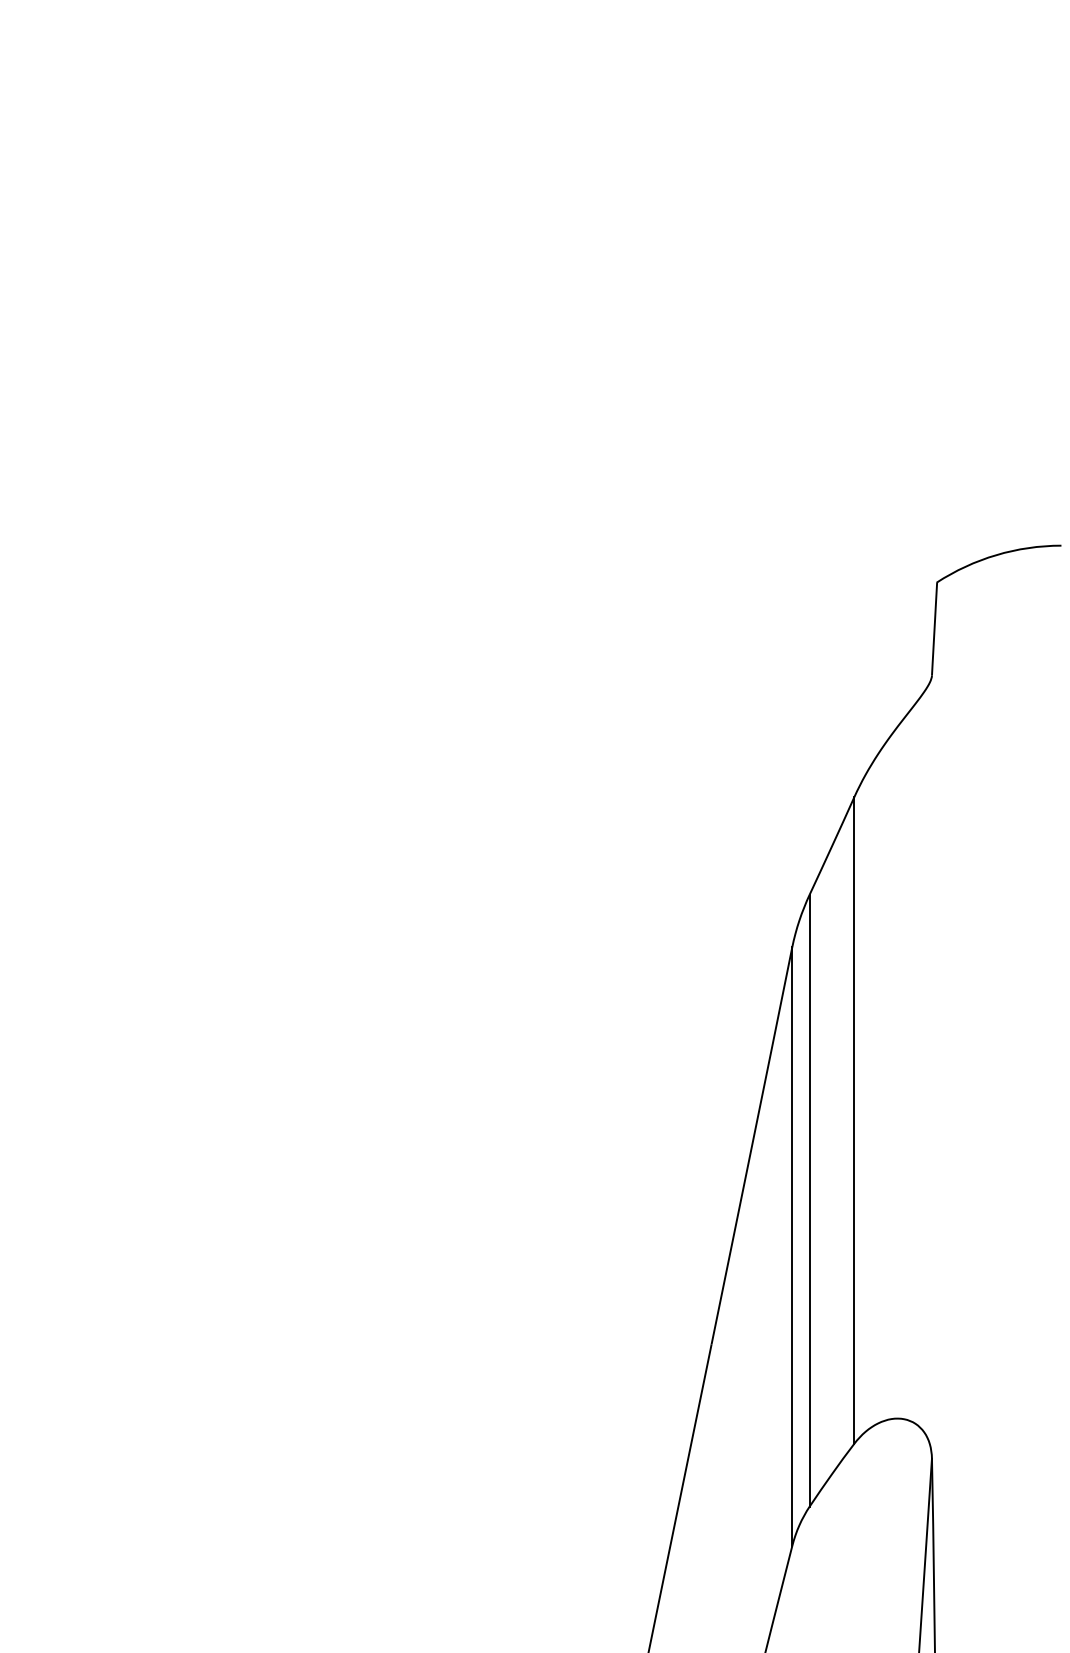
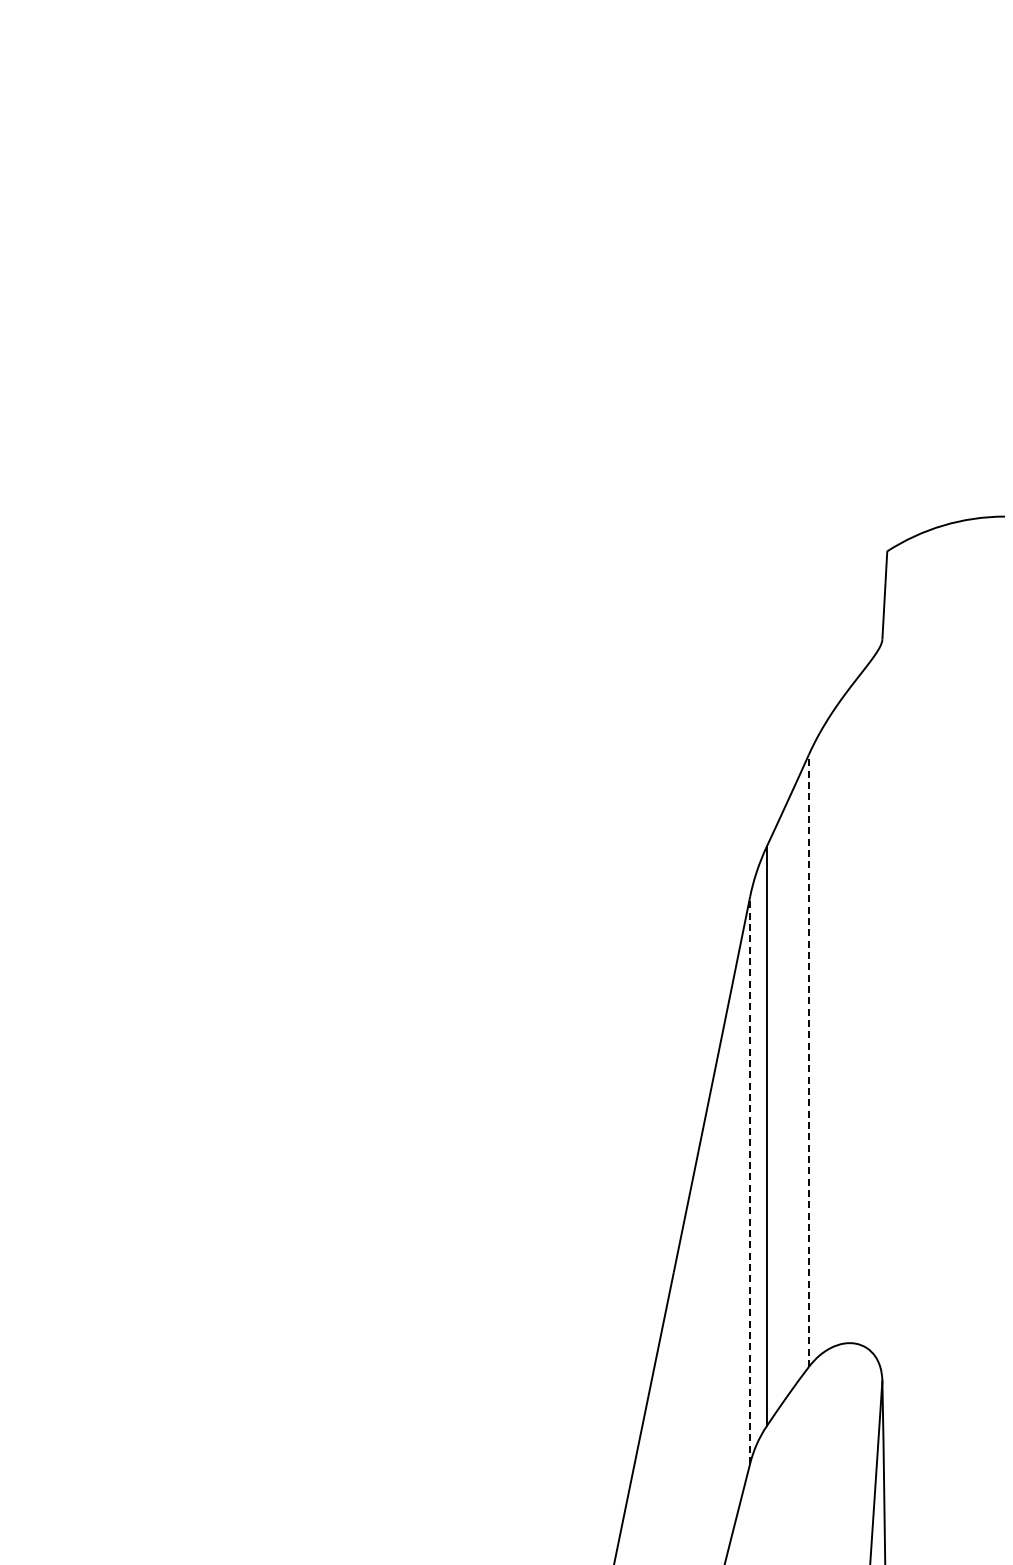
line: (853, 1120) -> (808, 1060), solid -> dashed
line: (792, 1246) -> (750, 1180), solid -> dashed

